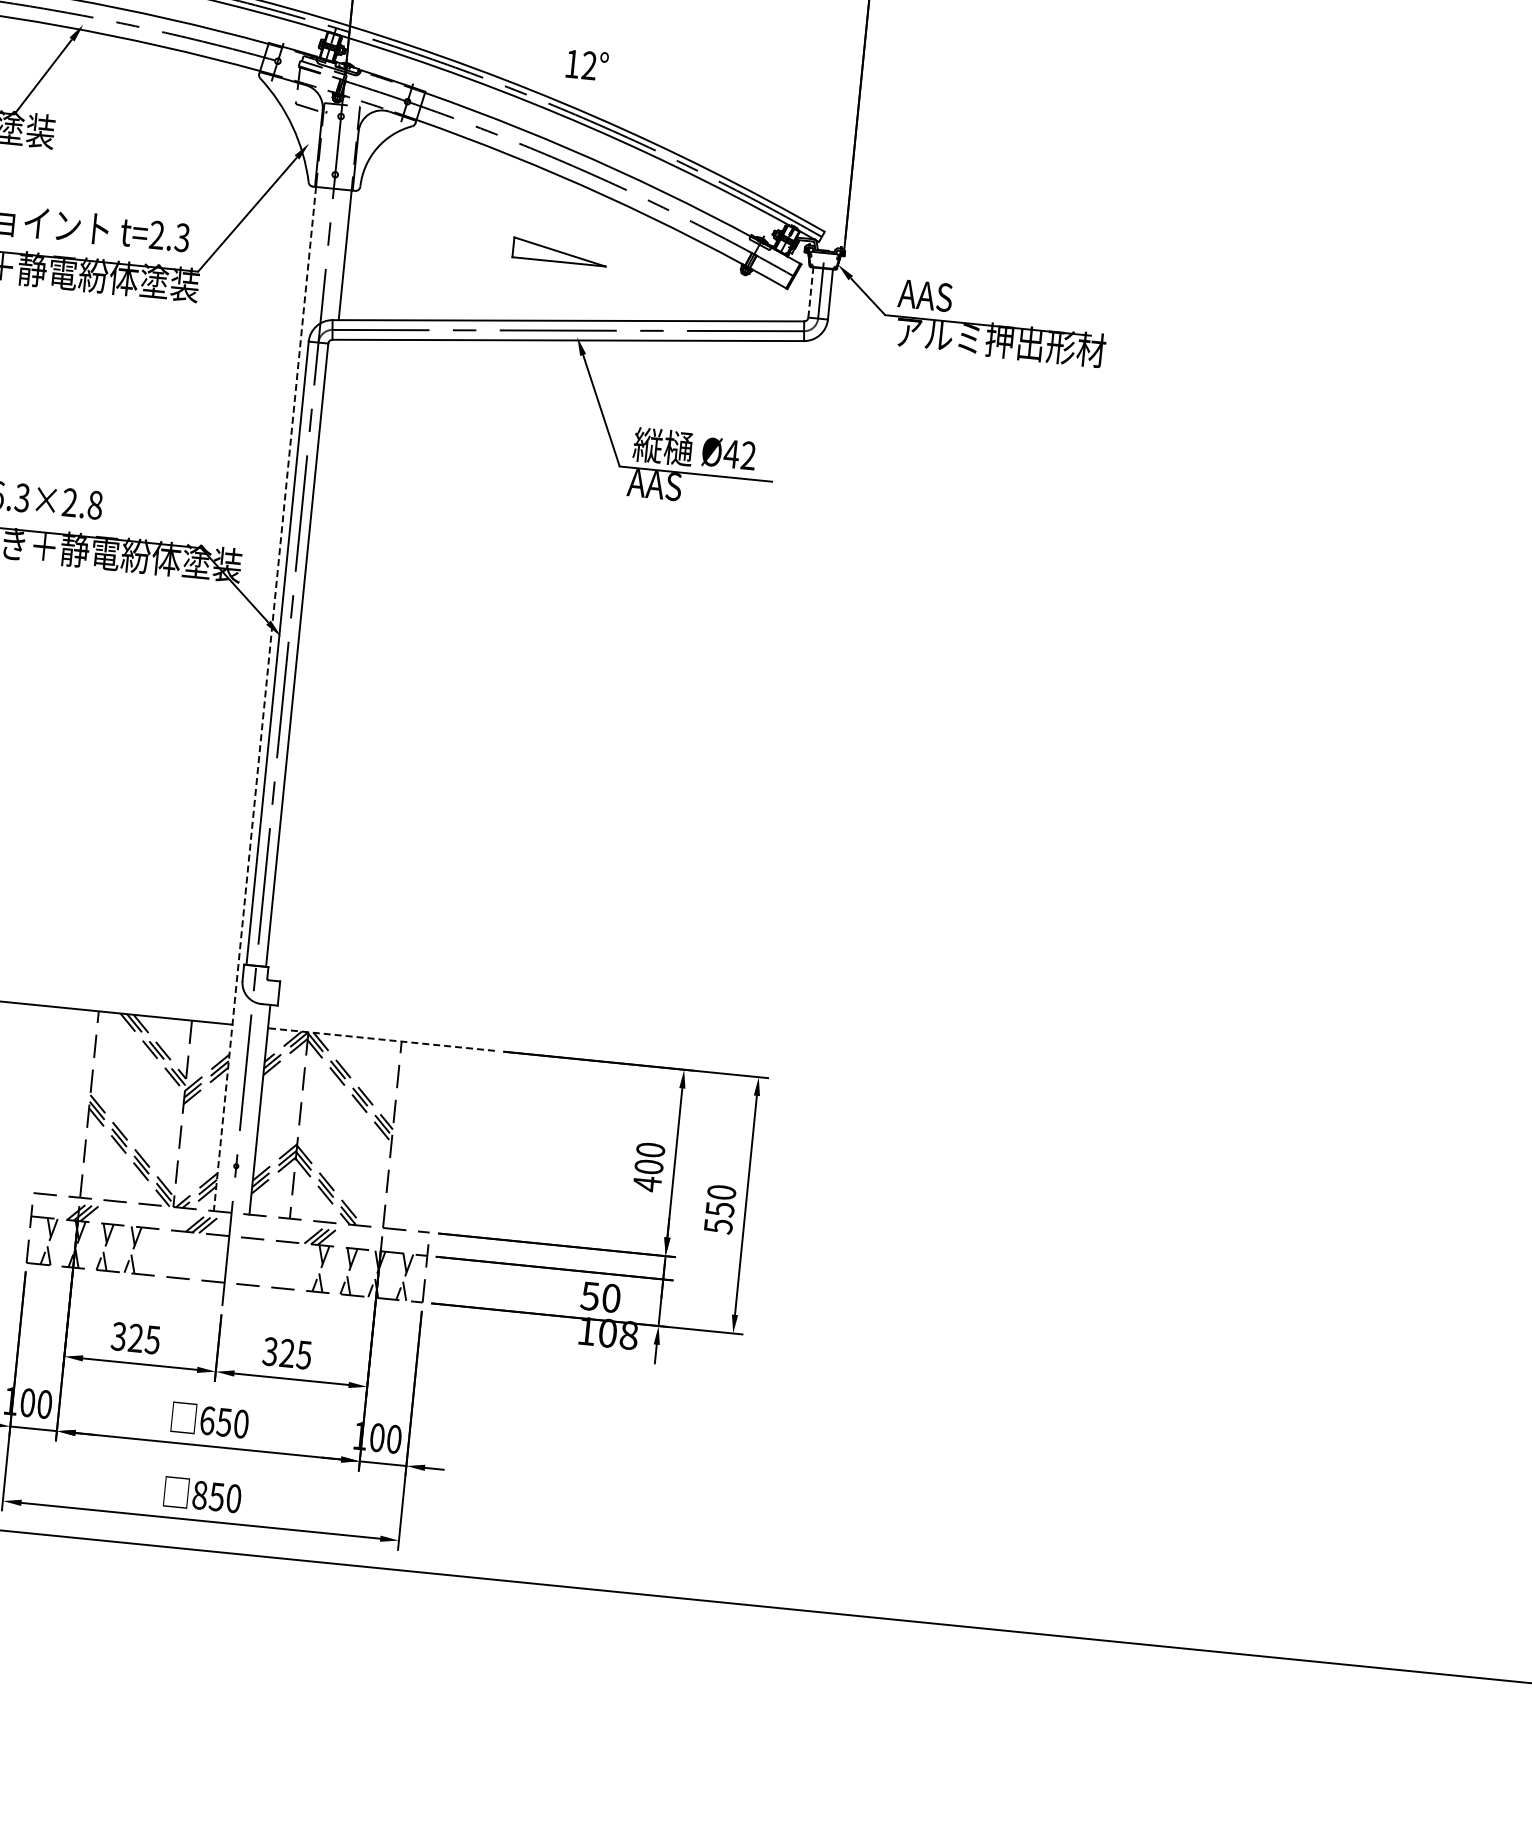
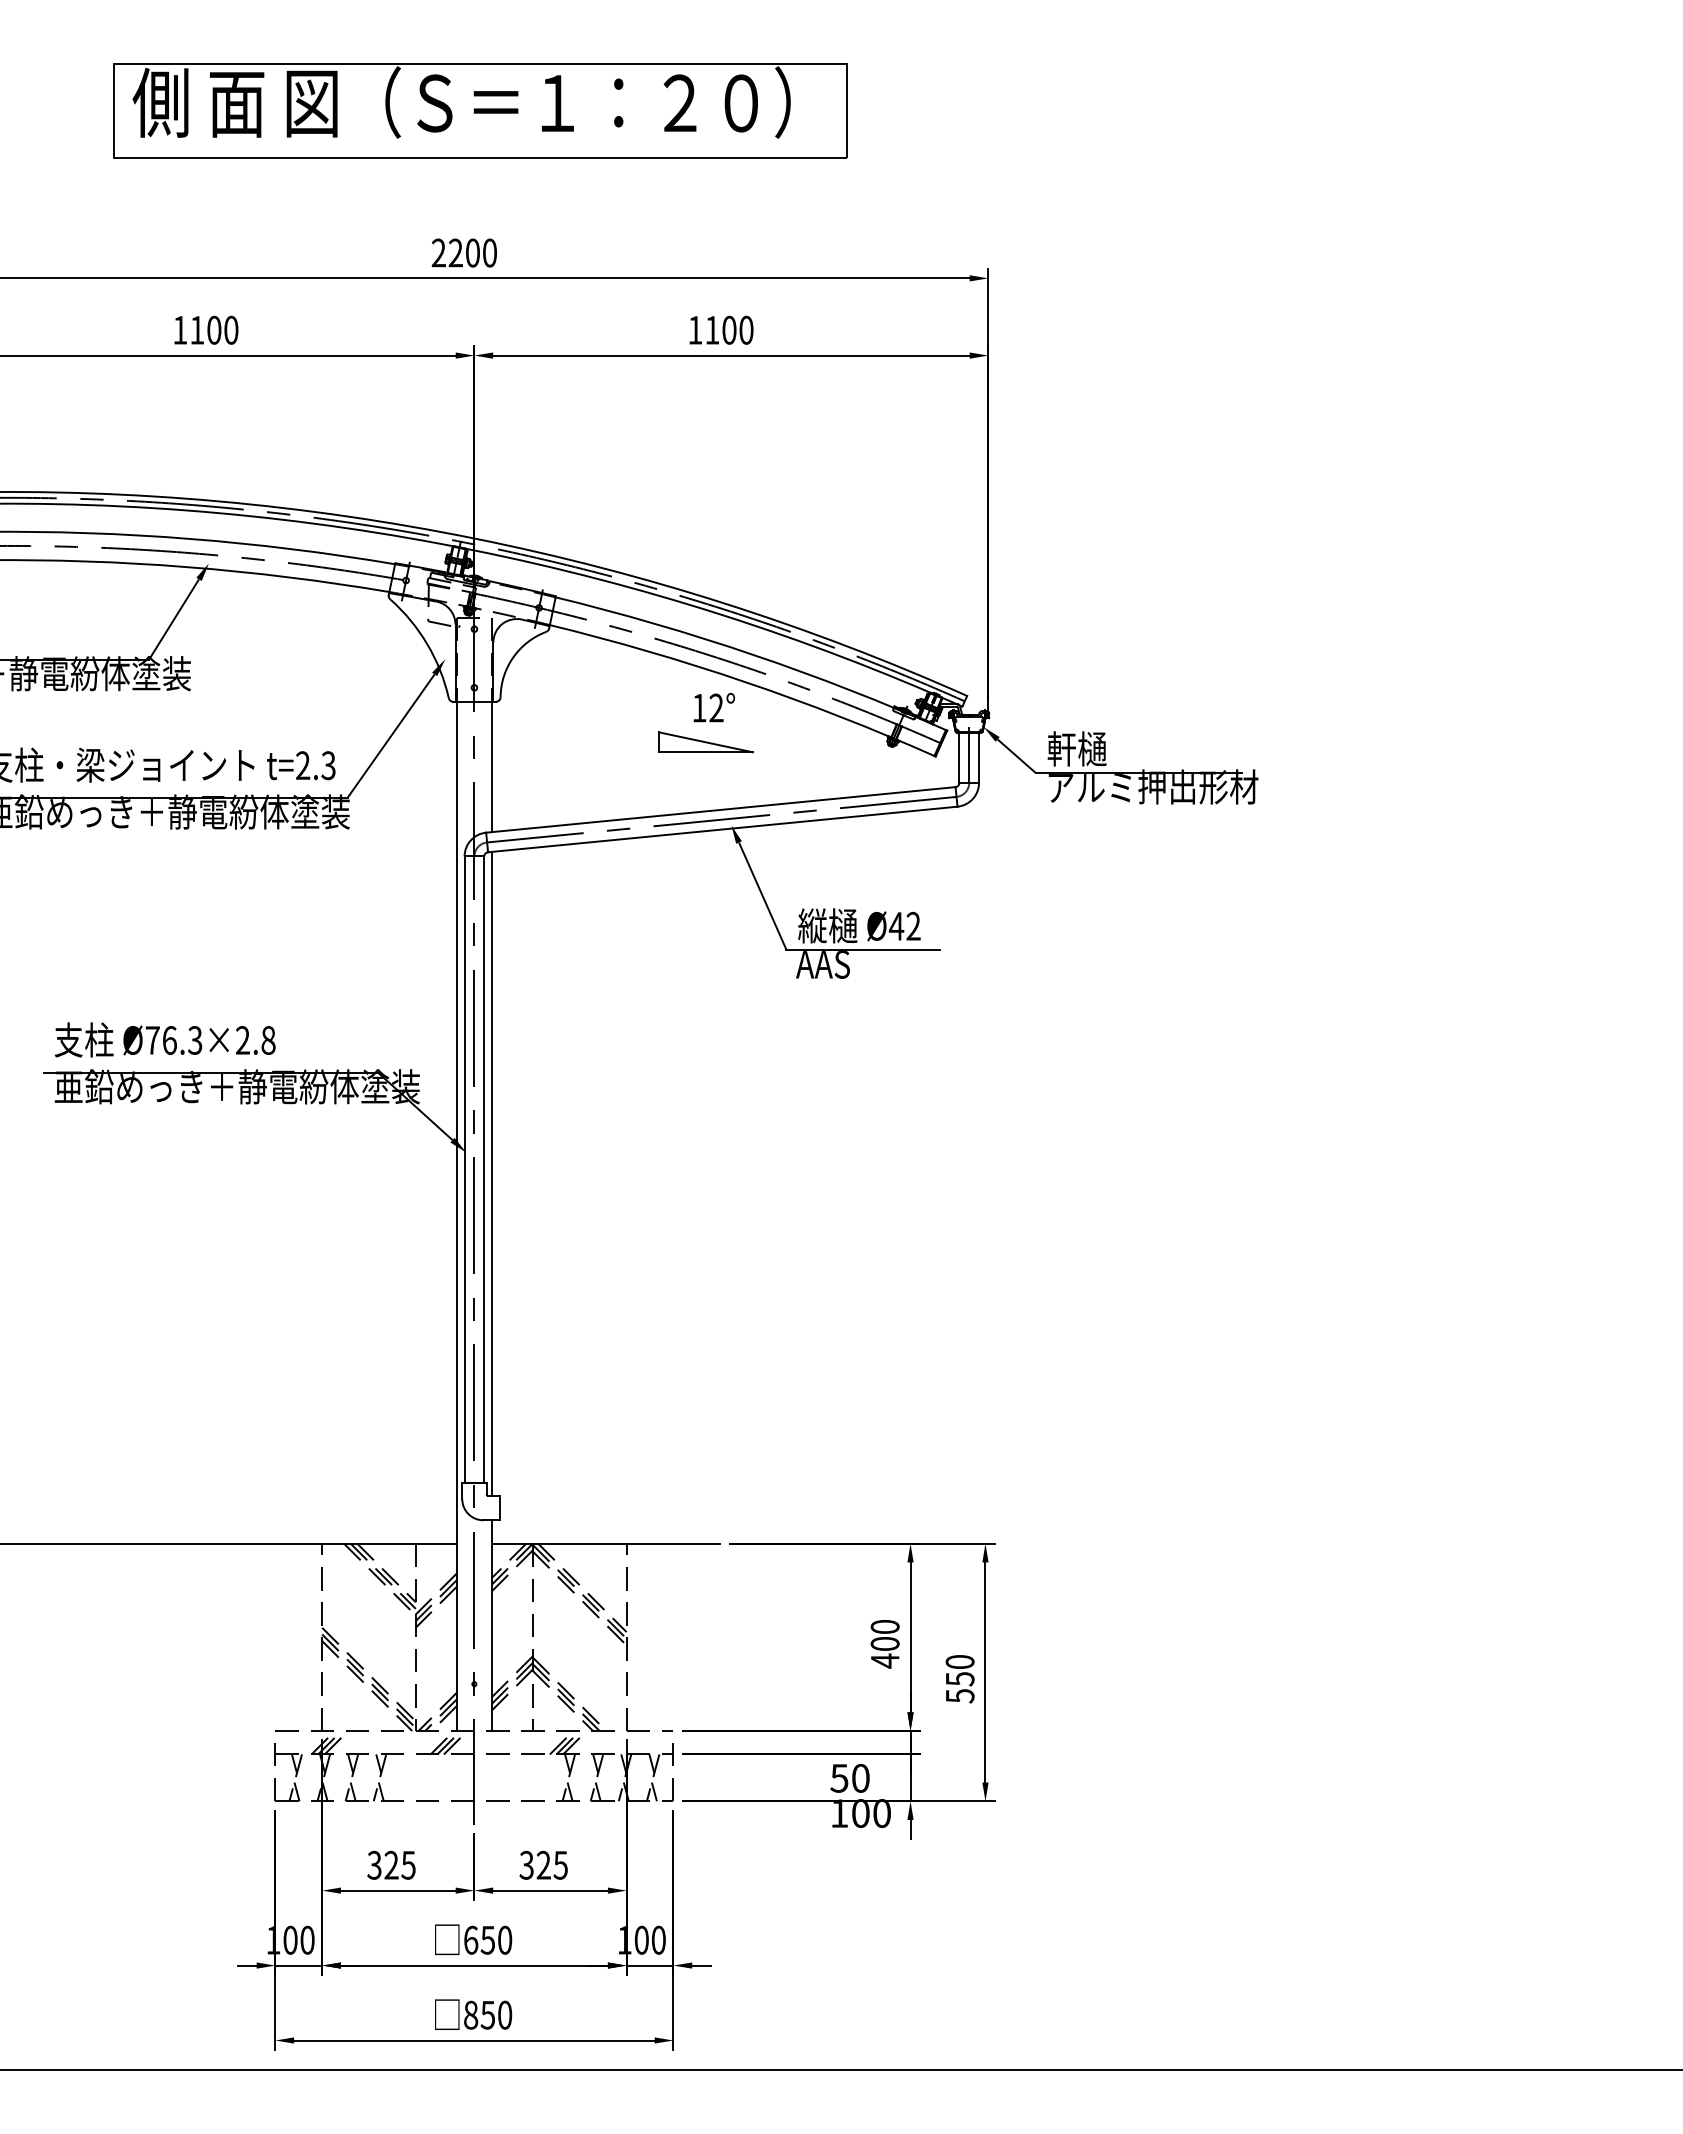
text: (586, 64) -> (713, 707), moved
line: (811, 292) -> (959, 757), dashed -> solid
text: (928, 294) -> (1076, 748), AAS -> 軒樋
line: (304, 659) -> (492, 1173), added
line: (264, 699) -> (456, 1216), dashed -> solid
line: (381, 1039) -> (606, 1543), dashed -> solid
text: (628, 1335) -> (881, 1813), 108 -> 100

